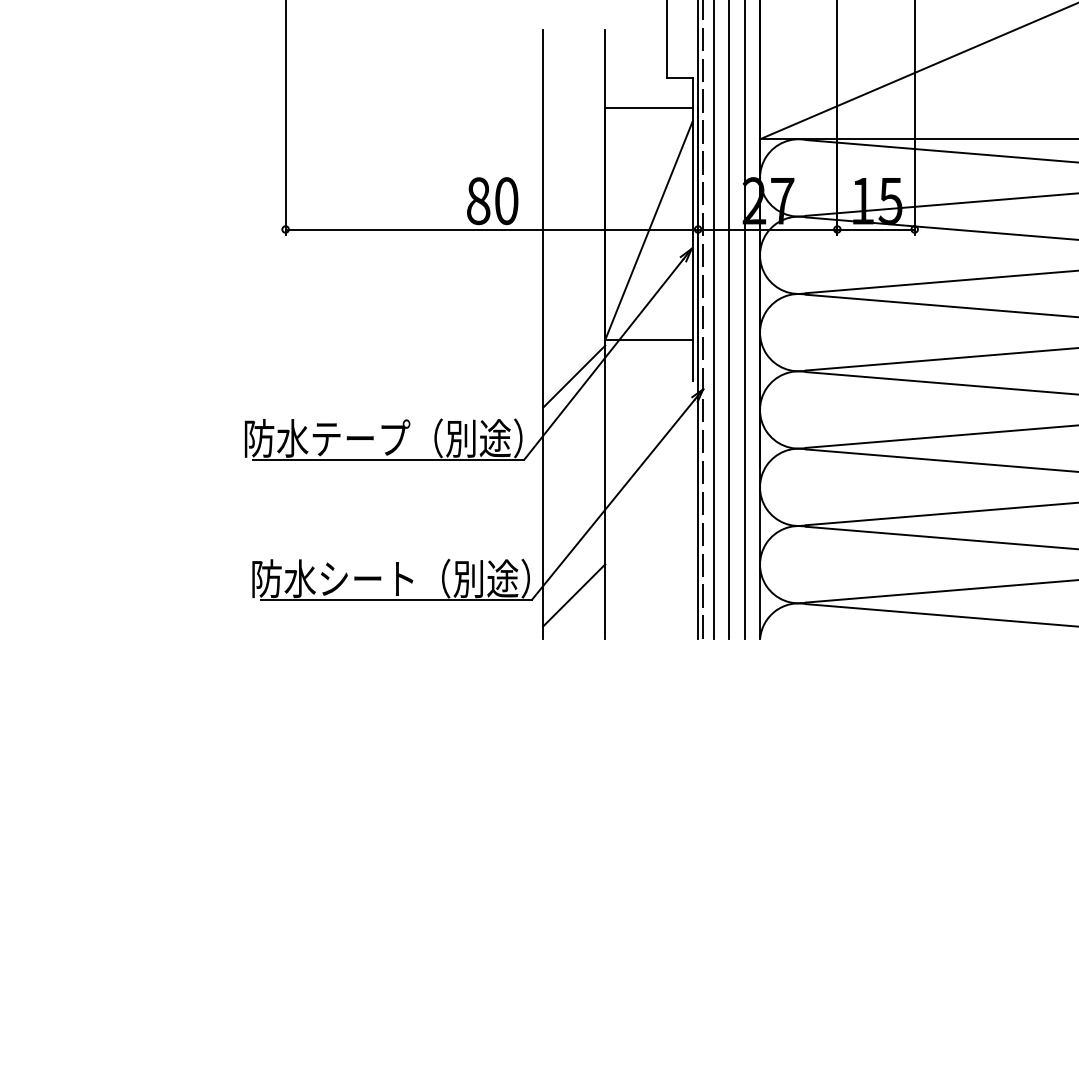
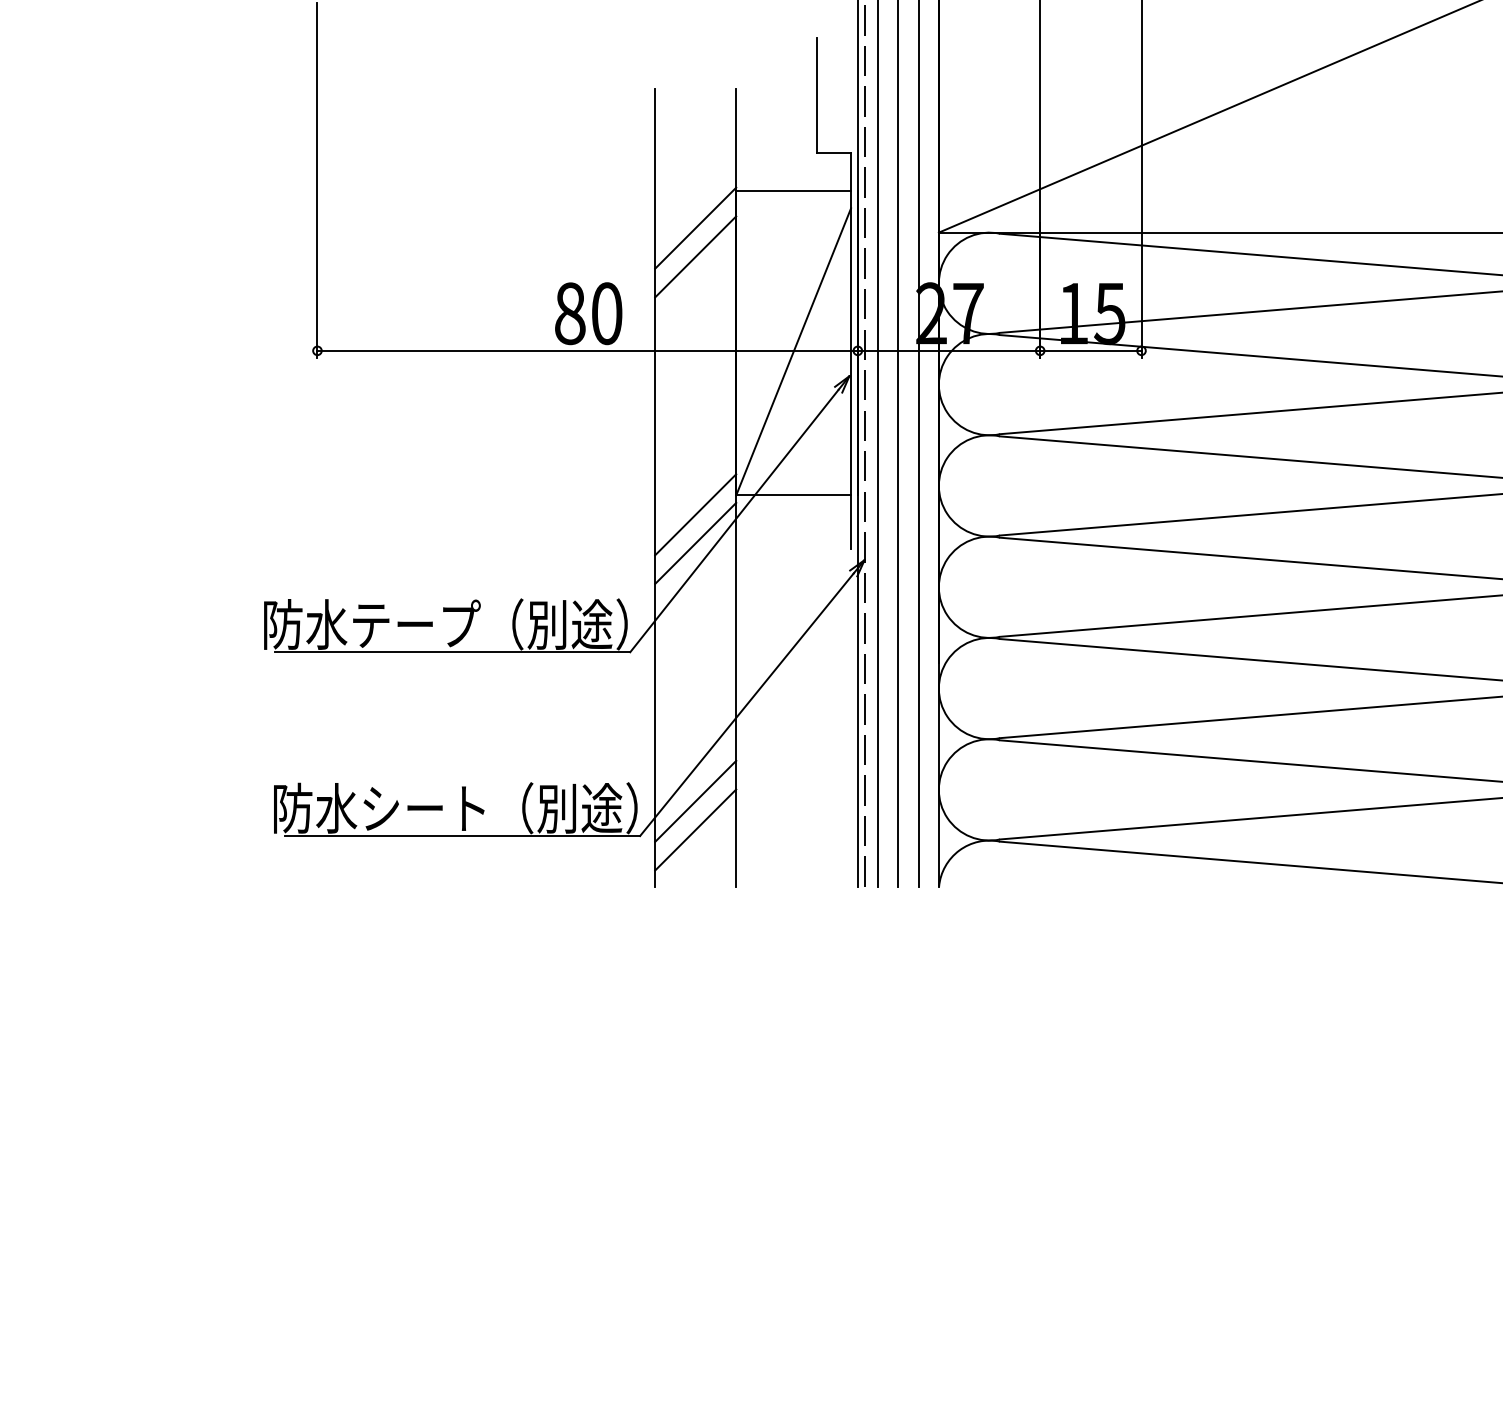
line: (574, 135) -> (695, 227), added
line: (574, 157) -> (695, 256), added
line: (574, 354) -> (695, 514), added
line: (574, 572) -> (695, 800), added

